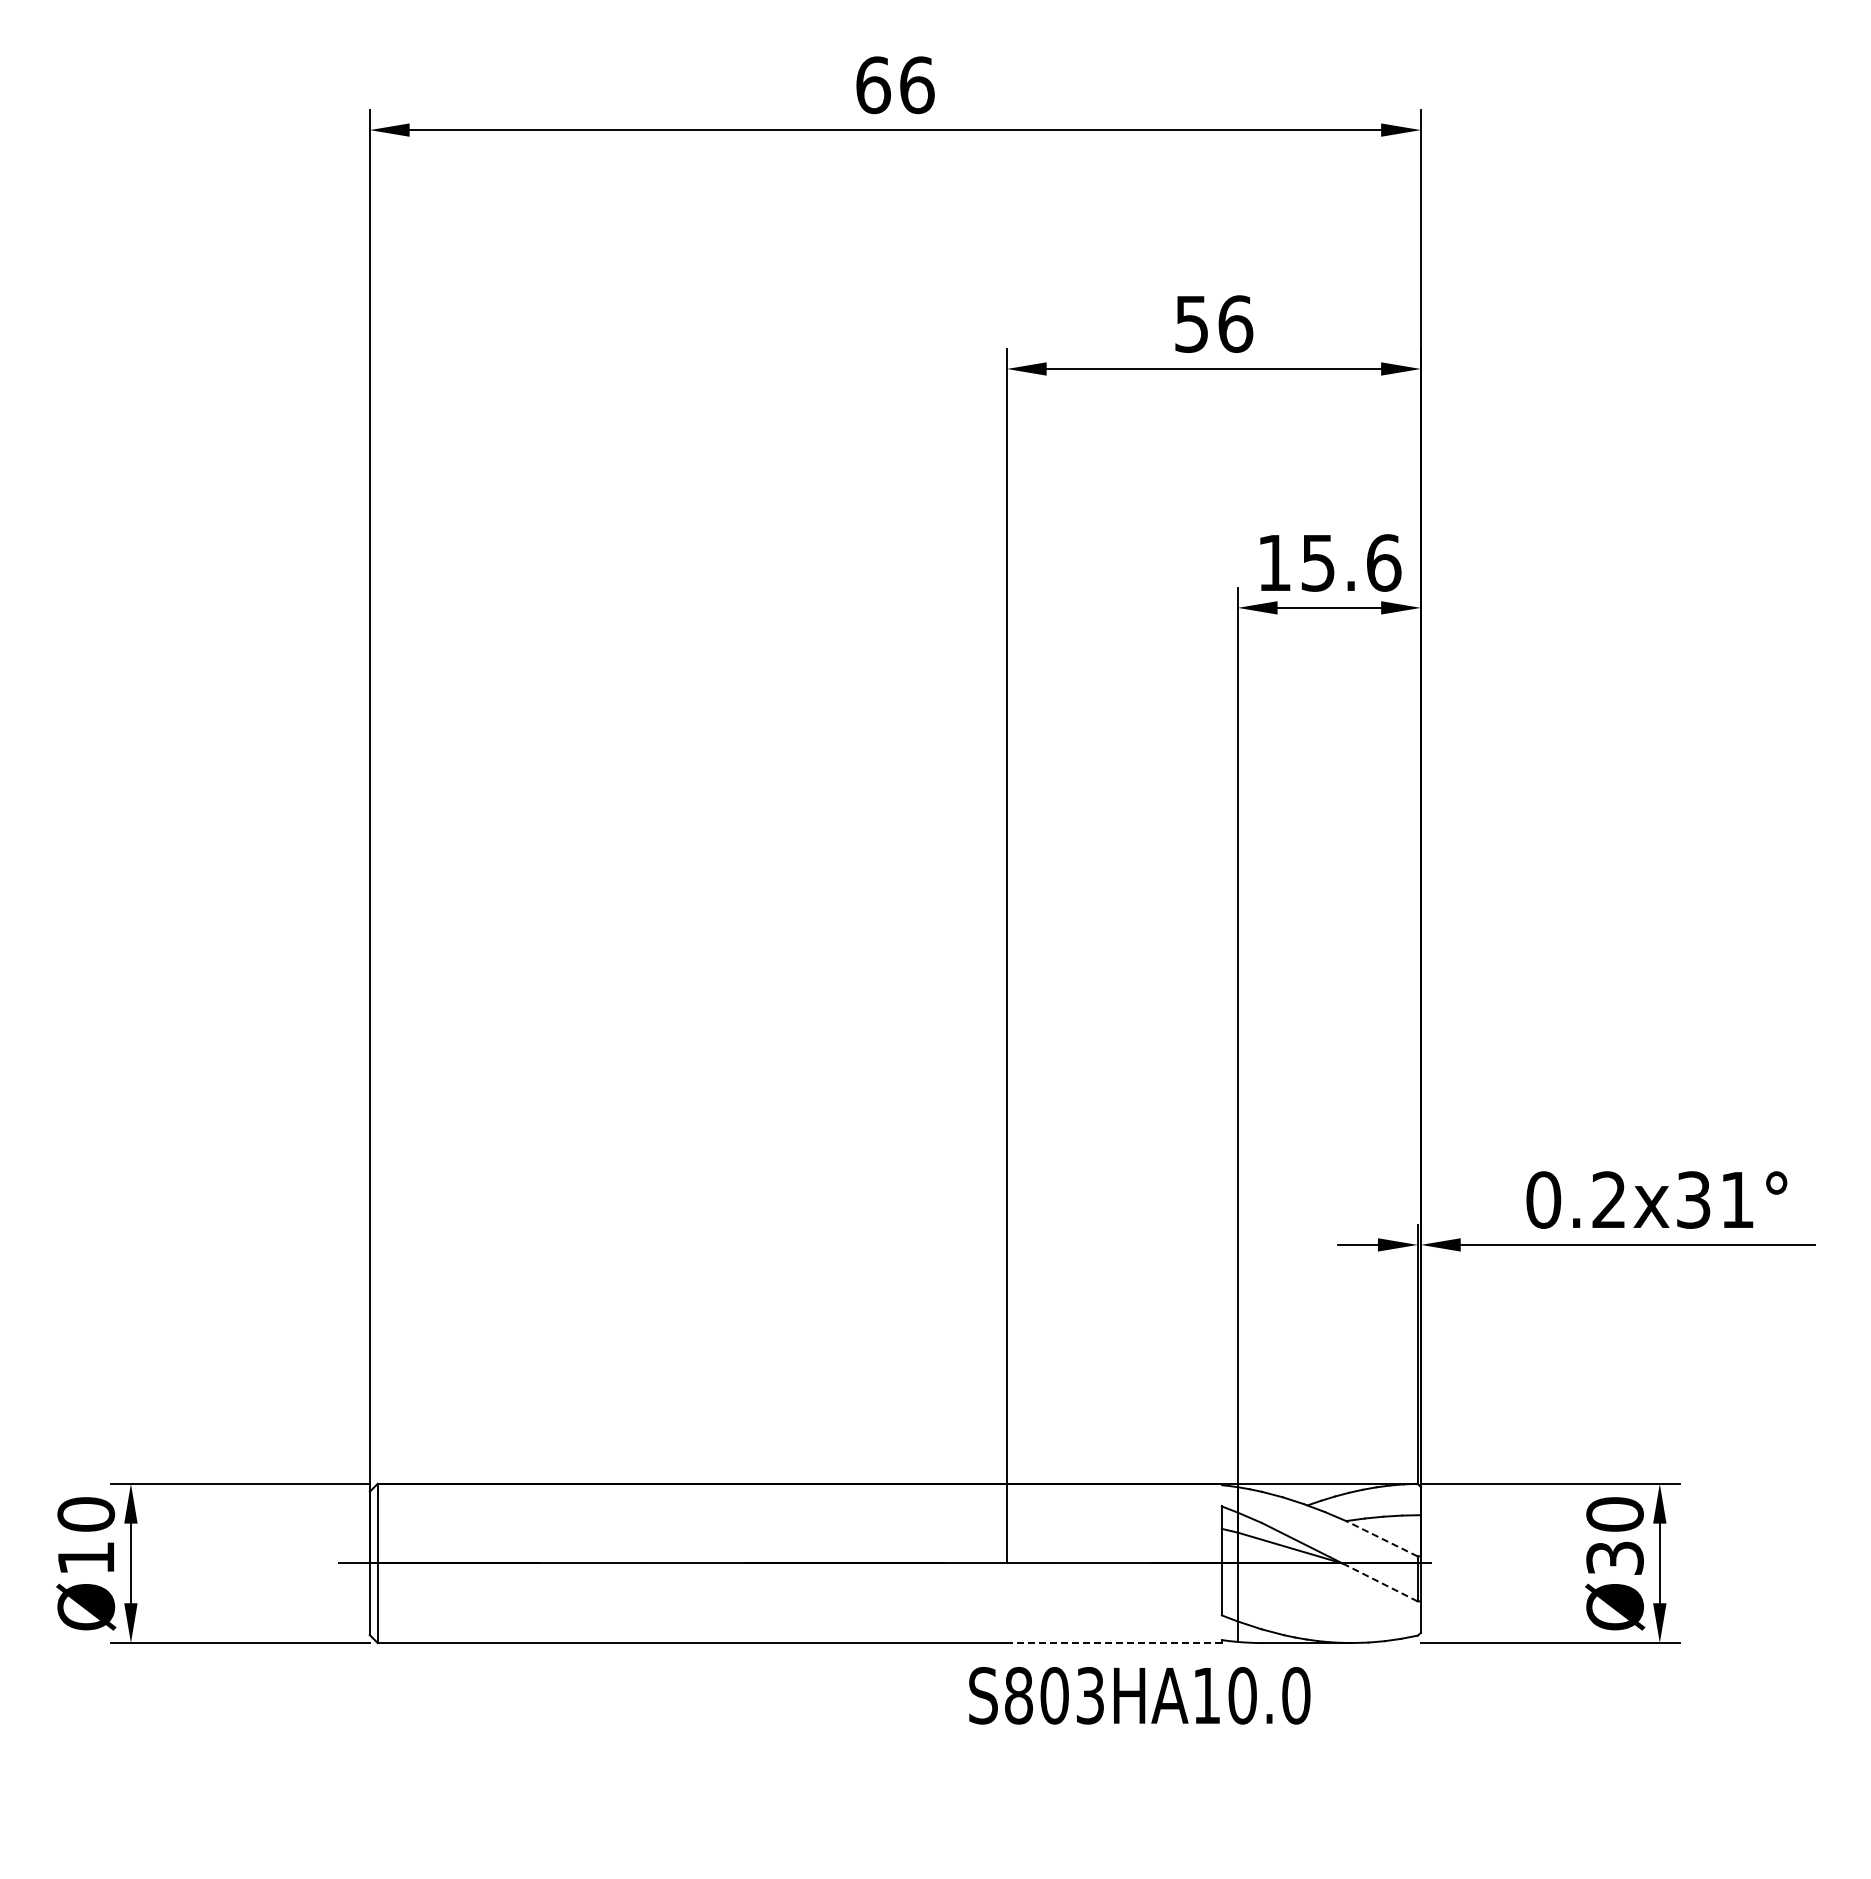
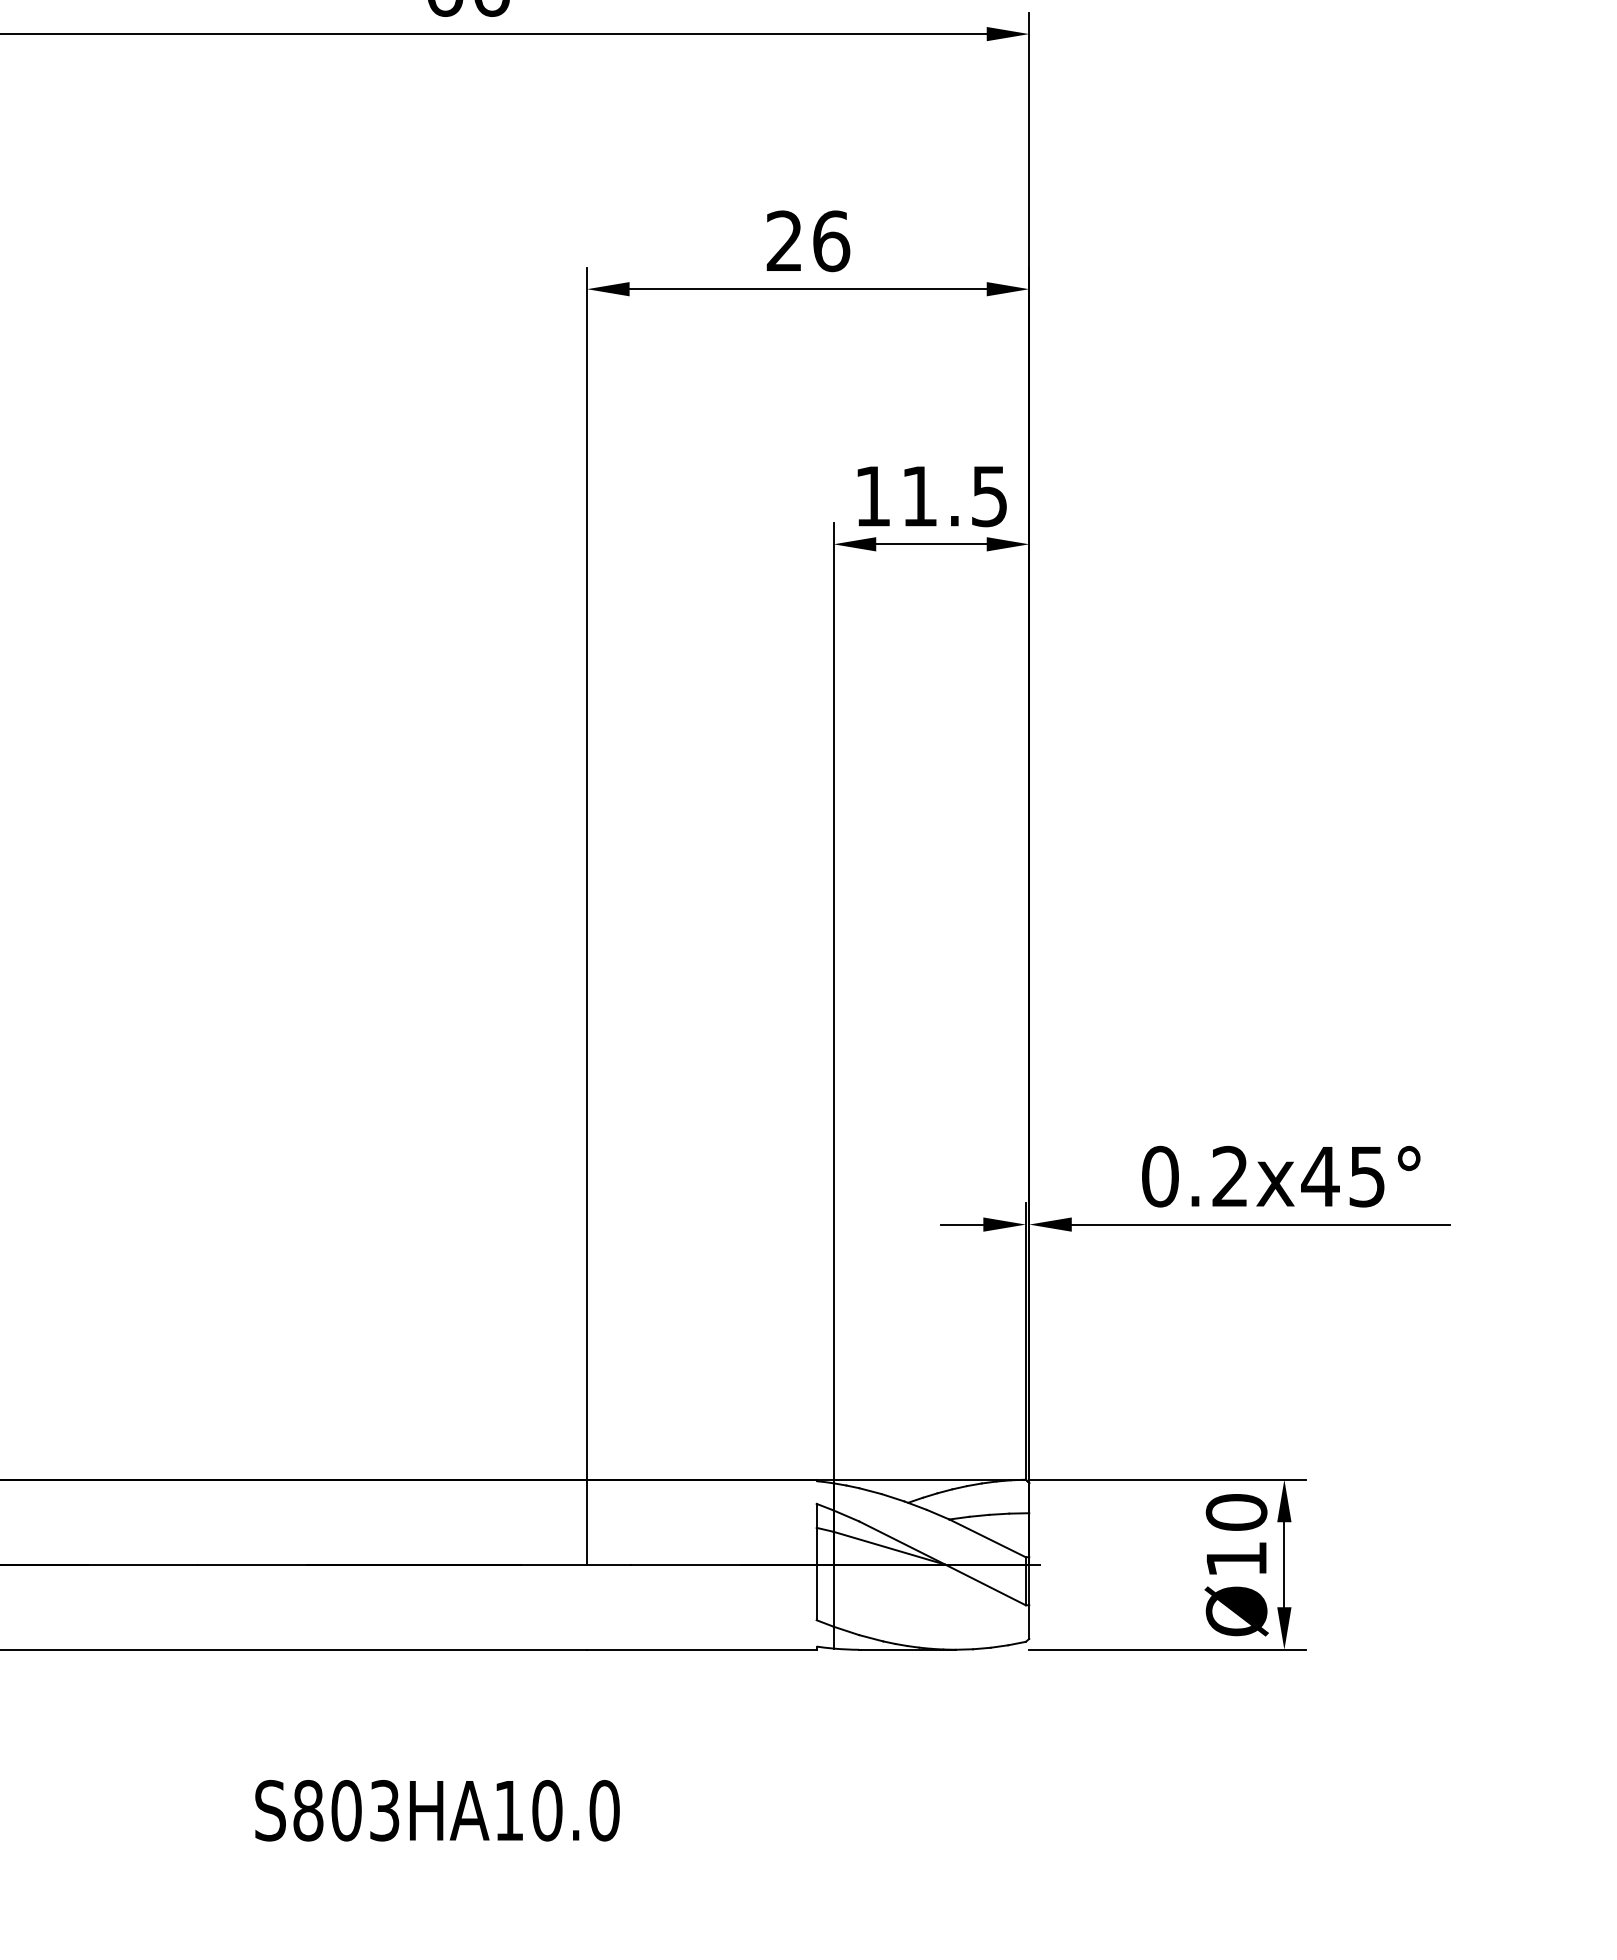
text: (1191, 323) -> (784, 240), 56 -> 26
text: (1351, 562) -> (955, 495), 15.6 -> 11.5
text: (1714, 1199) -> (1342, 1176), 0.2x31° -> 0.2x45°
line: (1381, 1538) -> (987, 1538), dashed -> solid
text: (1614, 1557) -> (1235, 1558), Ø30 -> Ø10
line: (1379, 1582) -> (985, 1585), dashed -> solid
line: (1113, 1643) -> (700, 1650), dashed -> solid
text: (1139, 1695) -> (437, 1810), moved

